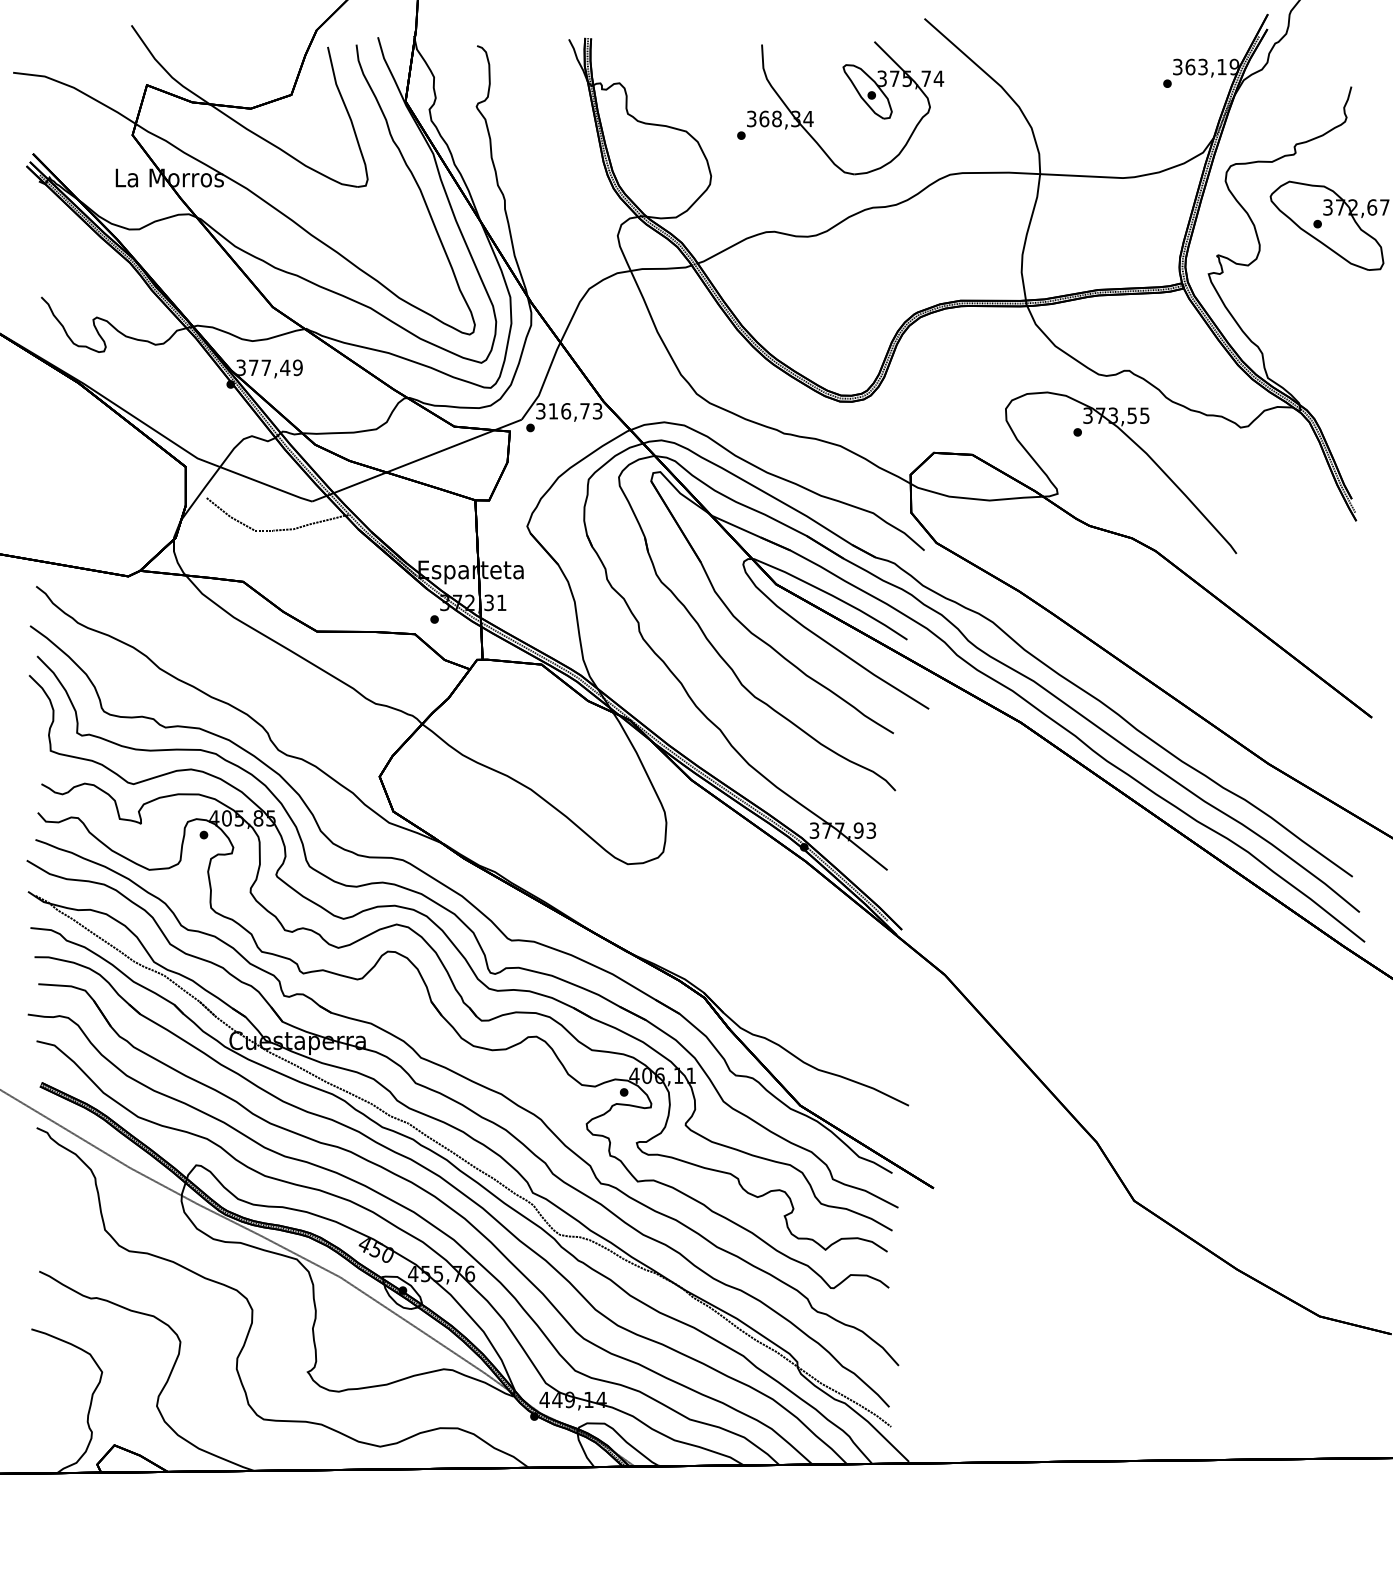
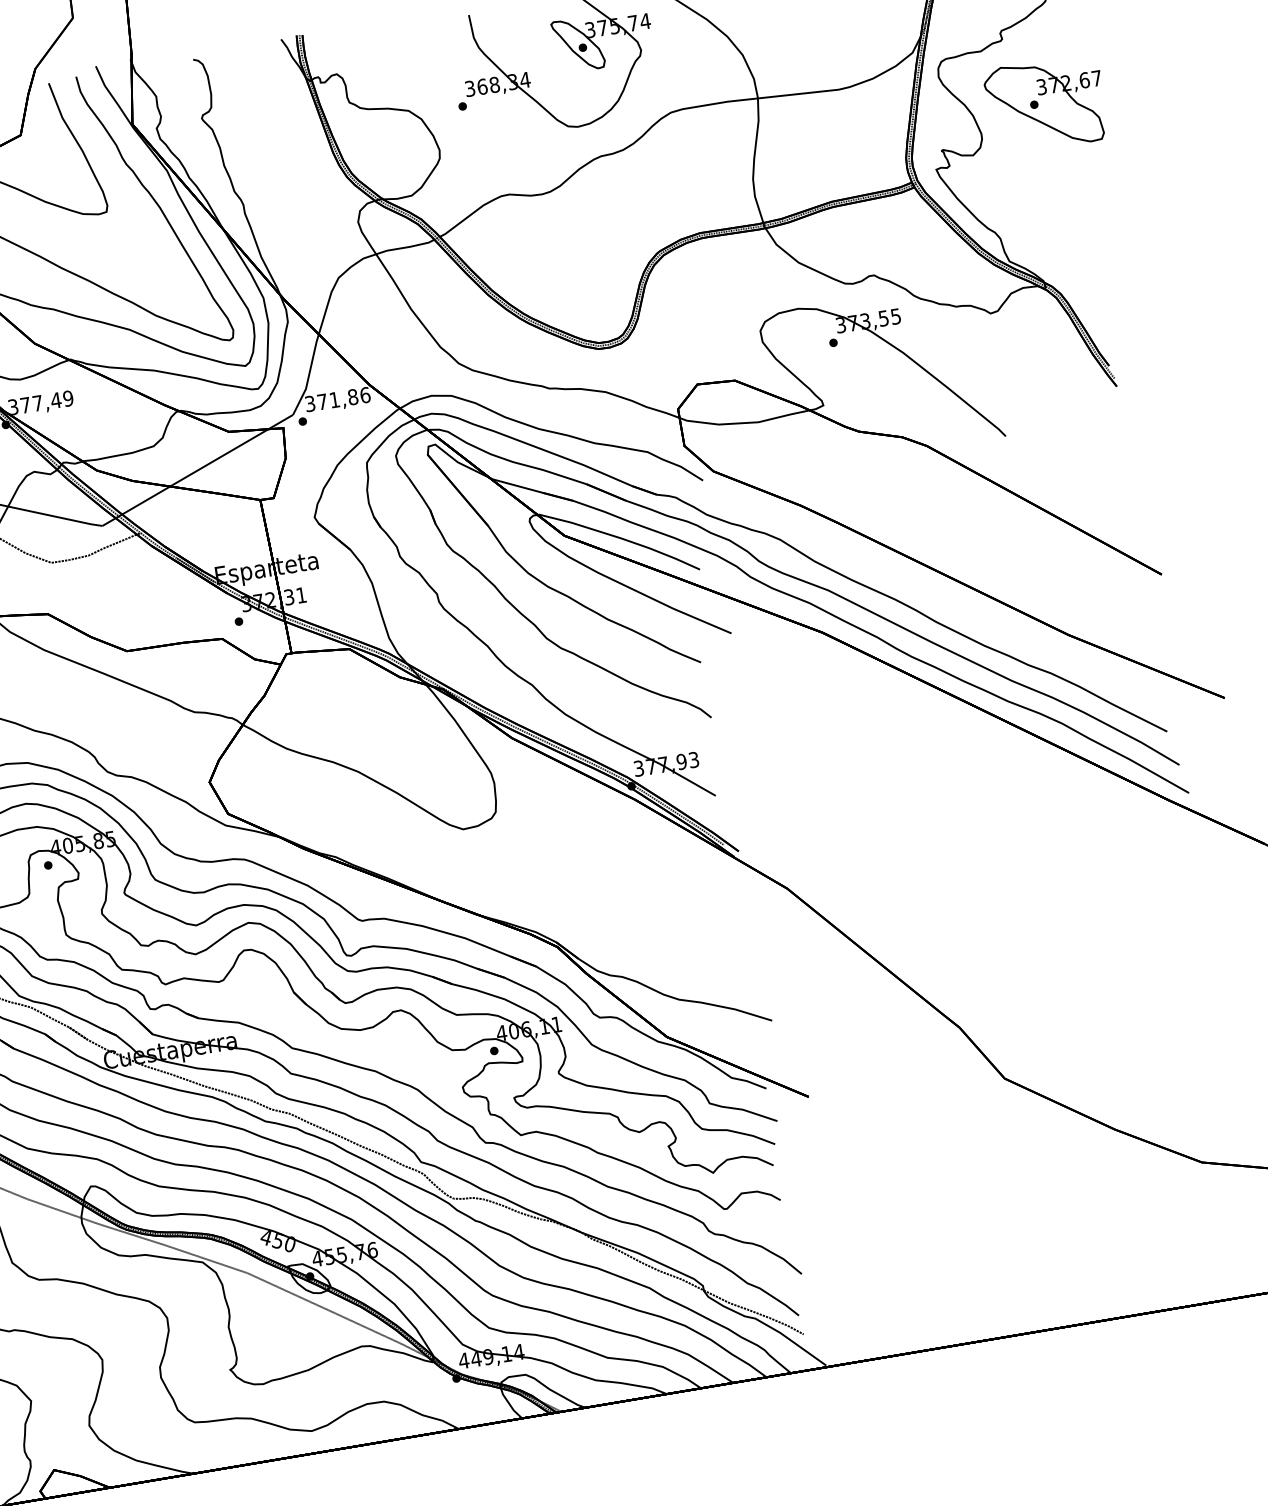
text: (575, 411) -> (343, 398), 316,73 -> 371,86

